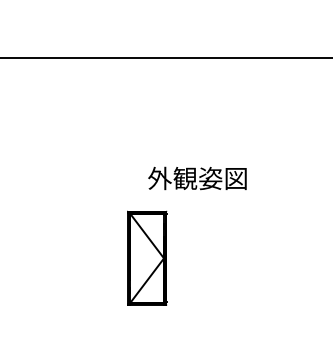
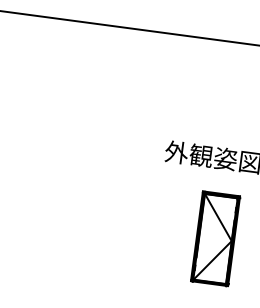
part: (147, 257) -> (215, 238), moved

